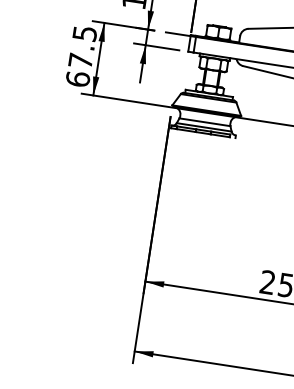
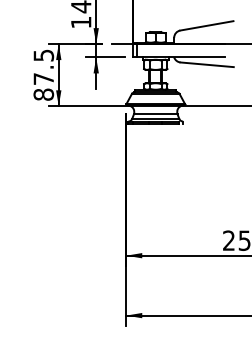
text: (77, 78) -> (43, 94), 67.5 -> 87.5

